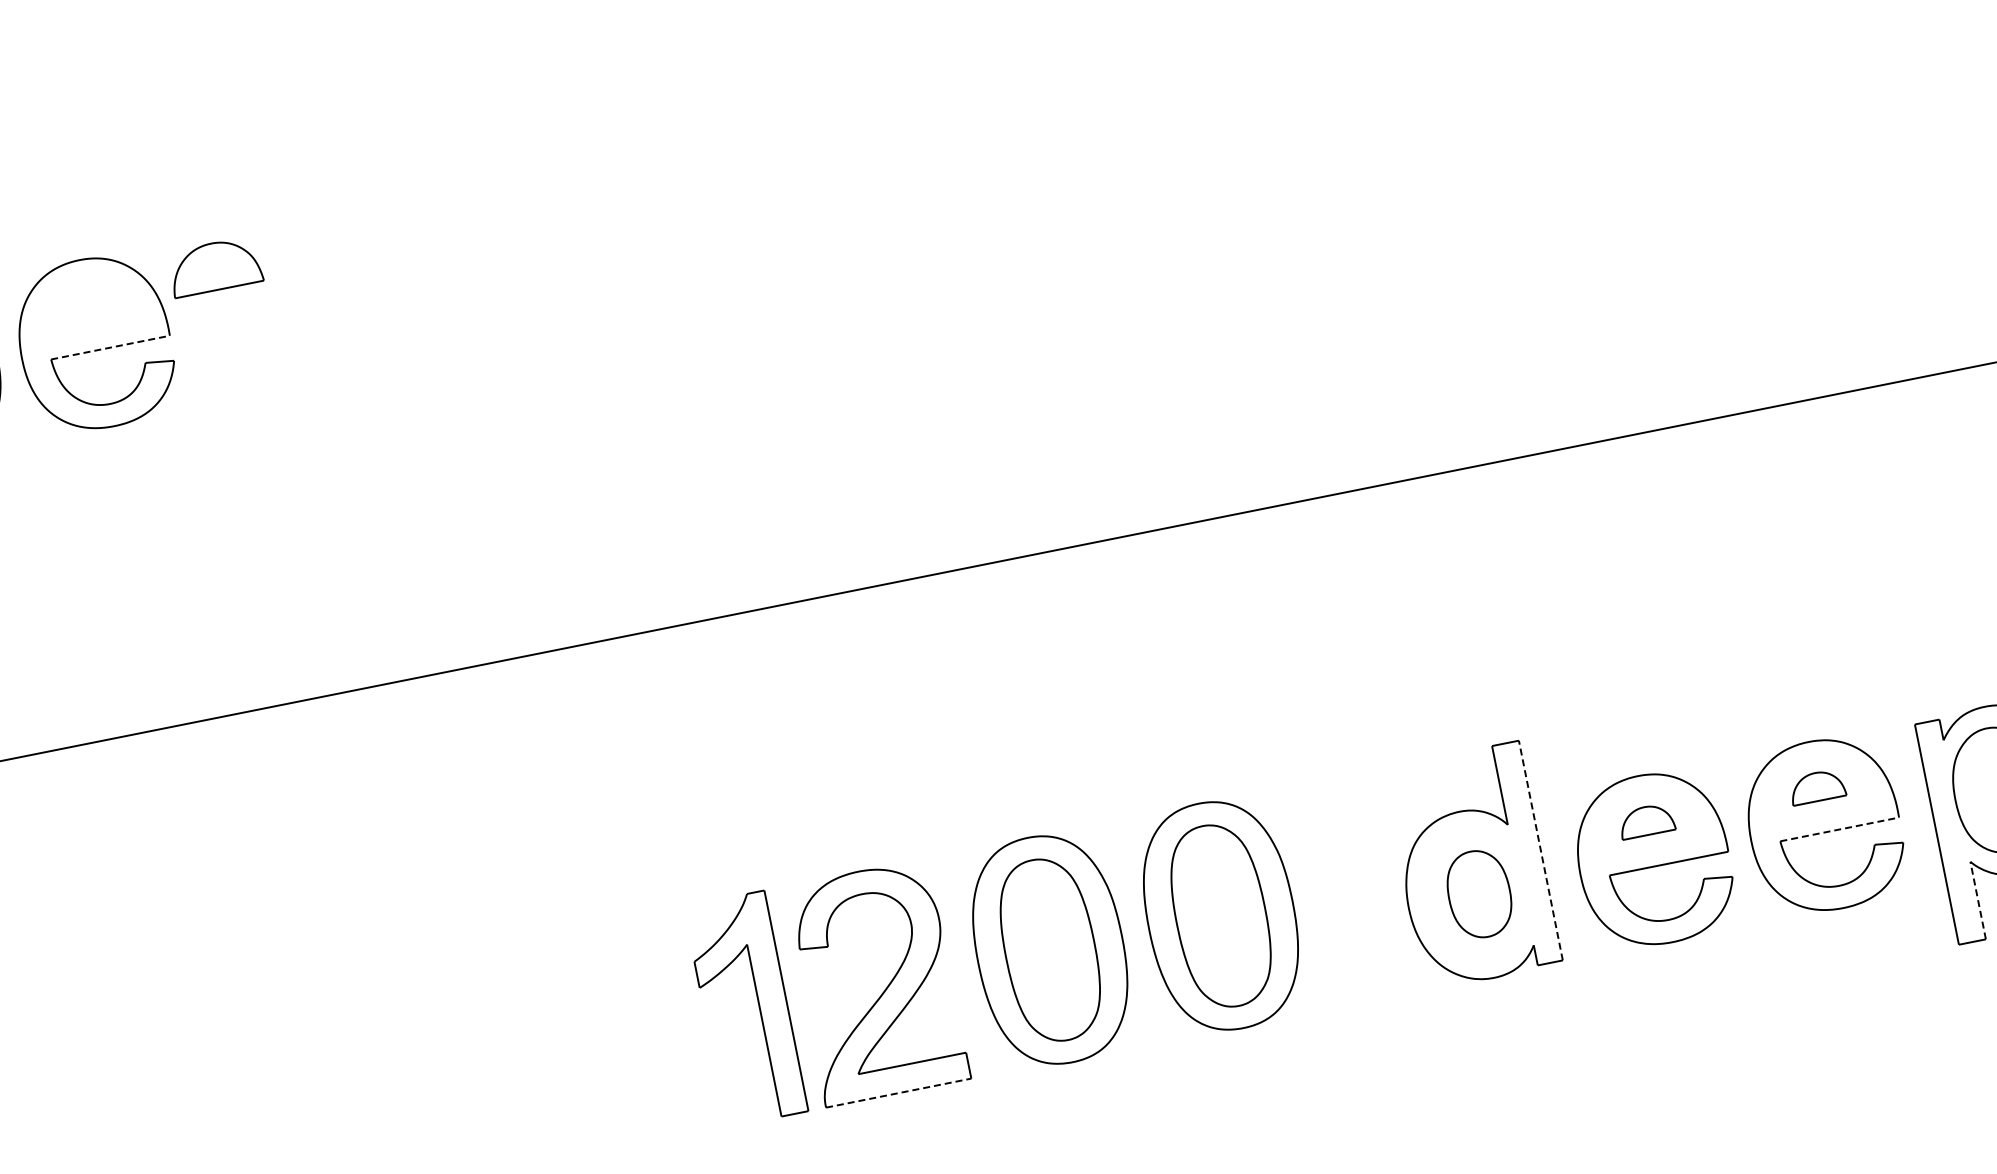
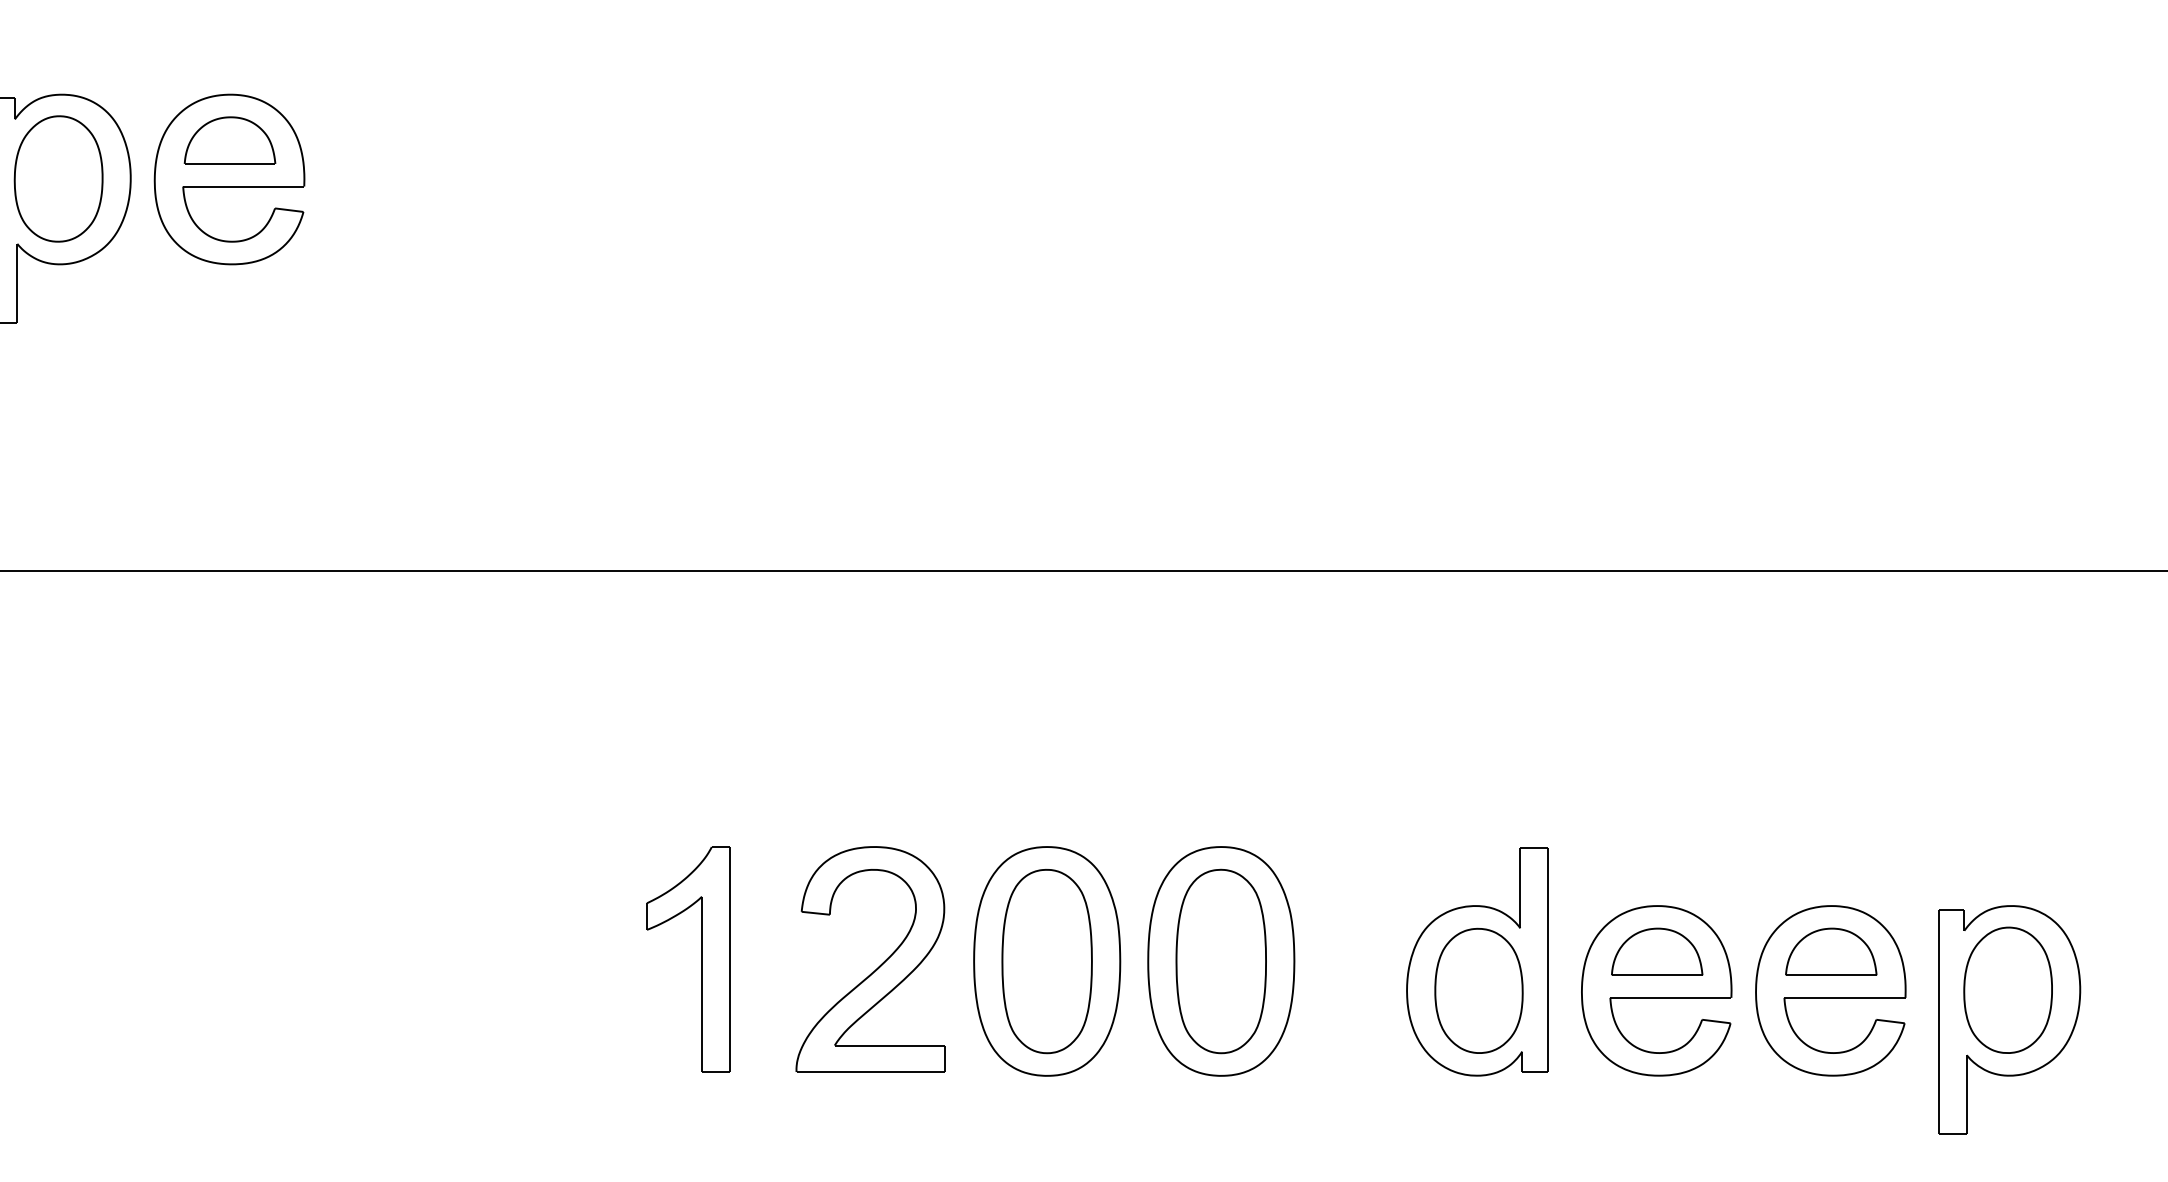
part: (214, 266) -> (229, 140), moved
line: (110, 347) -> (243, 186), dashed -> solid
part: (1817, 786) -> (1831, 951), size x1.67
part: (1646, 820) -> (1657, 951), size x1.67
line: (1839, 829) -> (1844, 997), dashed -> solid
line: (1540, 850) -> (1547, 959), dashed -> solid
part: (1478, 894) -> (1478, 990), size x1.43
line: (1977, 900) -> (1966, 1094), dashed -> solid
part: (758, 1006) -> (701, 959), moved
line: (899, 1093) -> (871, 1072), dashed -> solid

